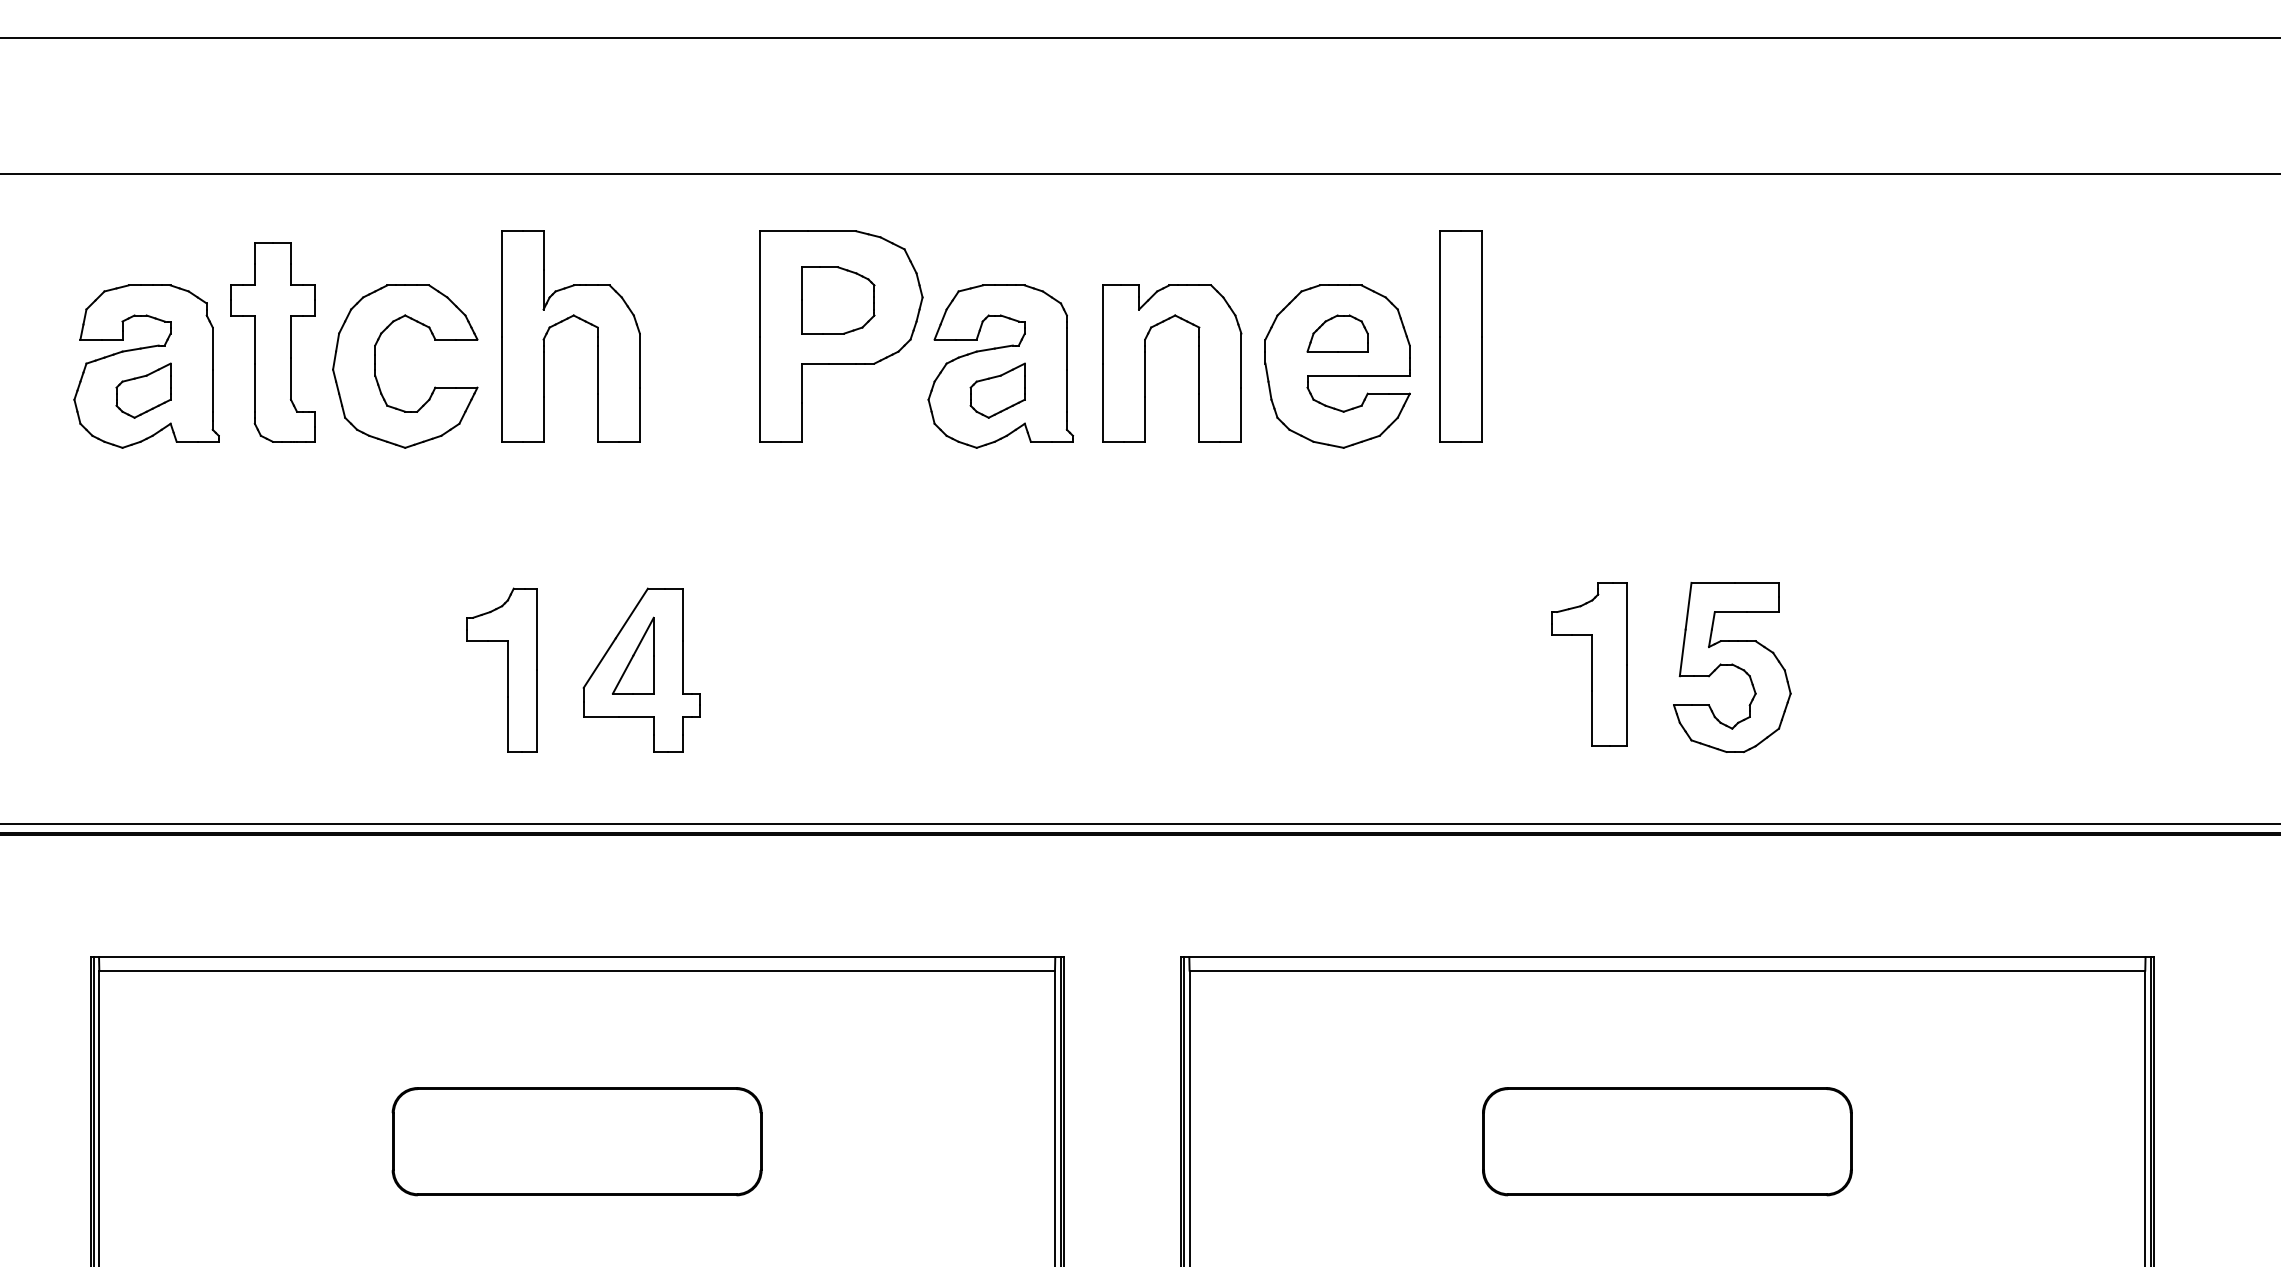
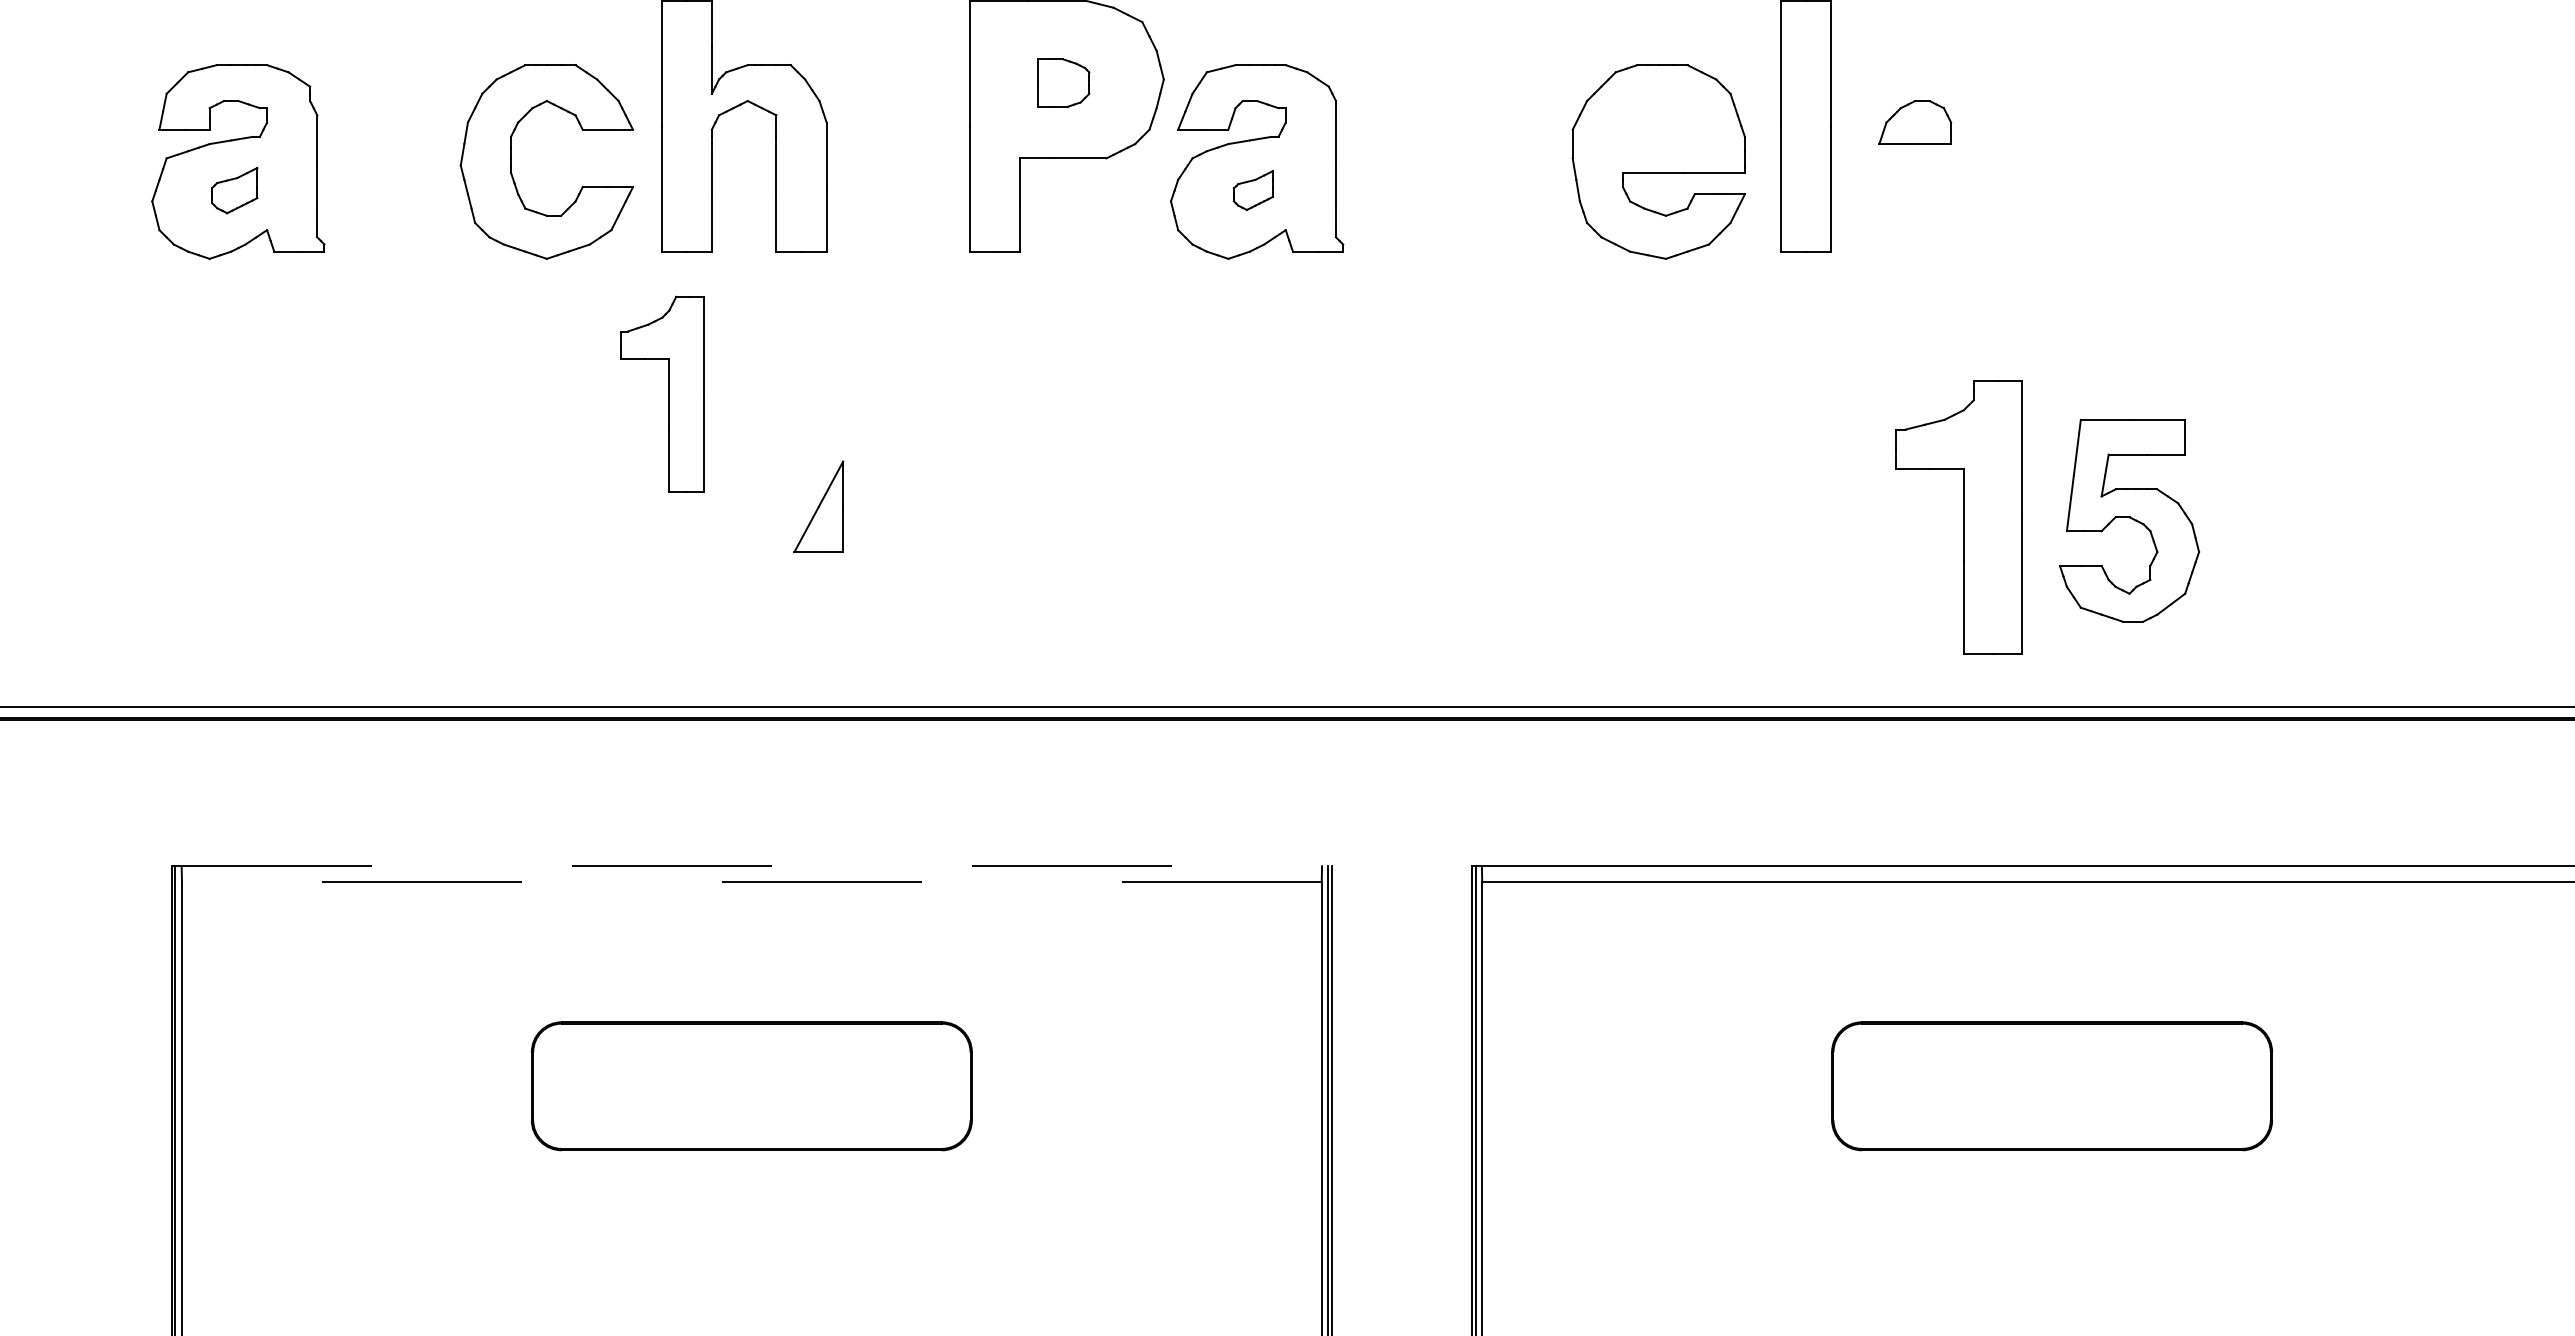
part: (838, 300) -> (1063, 83), size x0.6
part: (1337, 333) -> (1915, 122), moved
part: (272, 342) -> (388, 133), removed
part: (1198, 363) -> (1492, 158), removed
part: (143, 390) -> (234, 190), size x0.7
part: (997, 390) -> (1253, 190), size x0.6
part: (1589, 664) -> (1959, 517), size x1.4
part: (501, 669) -> (661, 393), moved
part: (641, 669) -> (828, 523), removed
line: (577, 957) -> (752, 866), solid -> dashed
line: (577, 970) -> (752, 882), solid -> dashed

